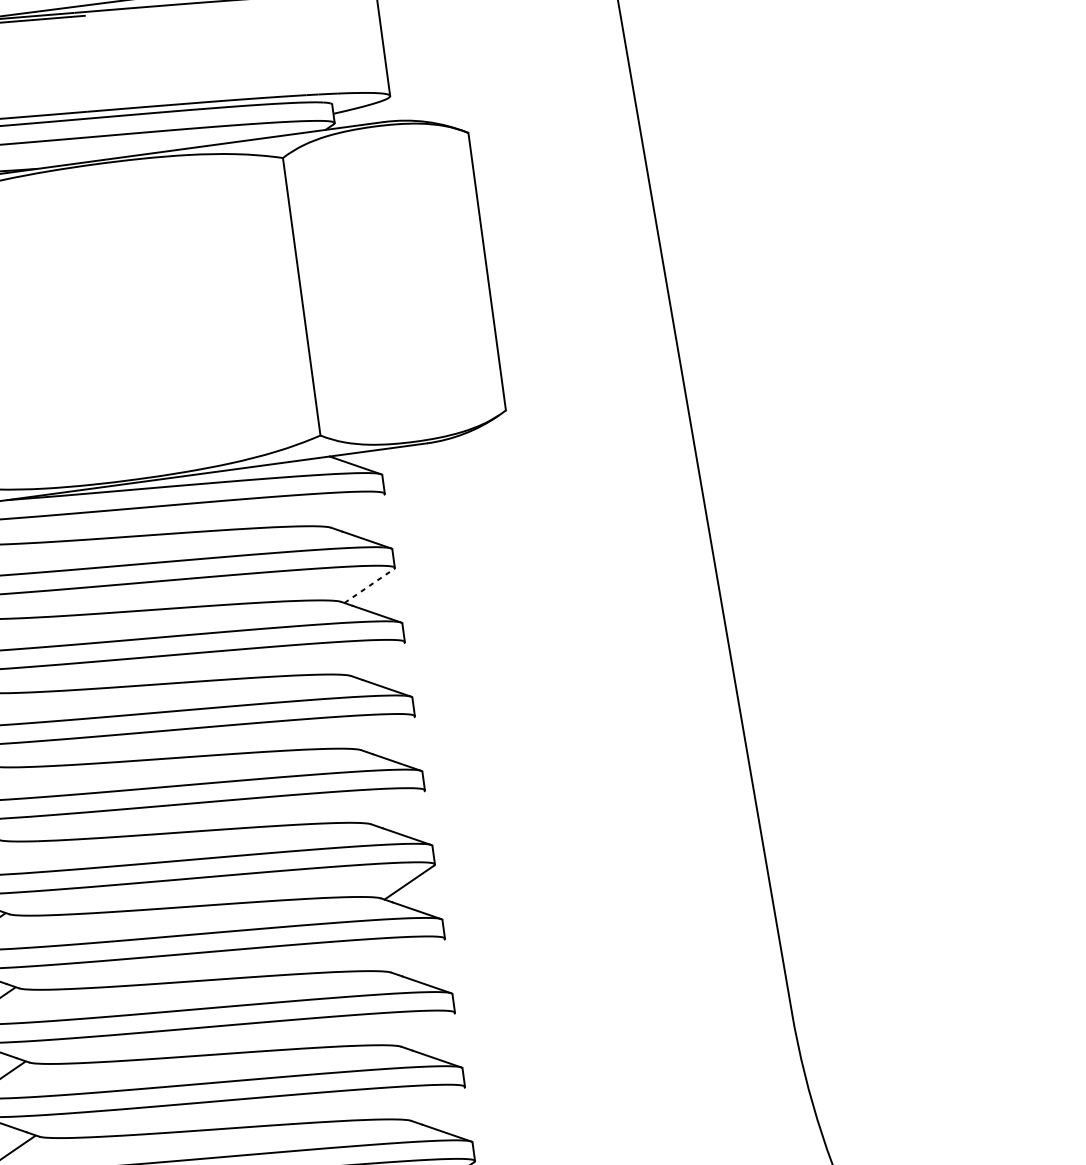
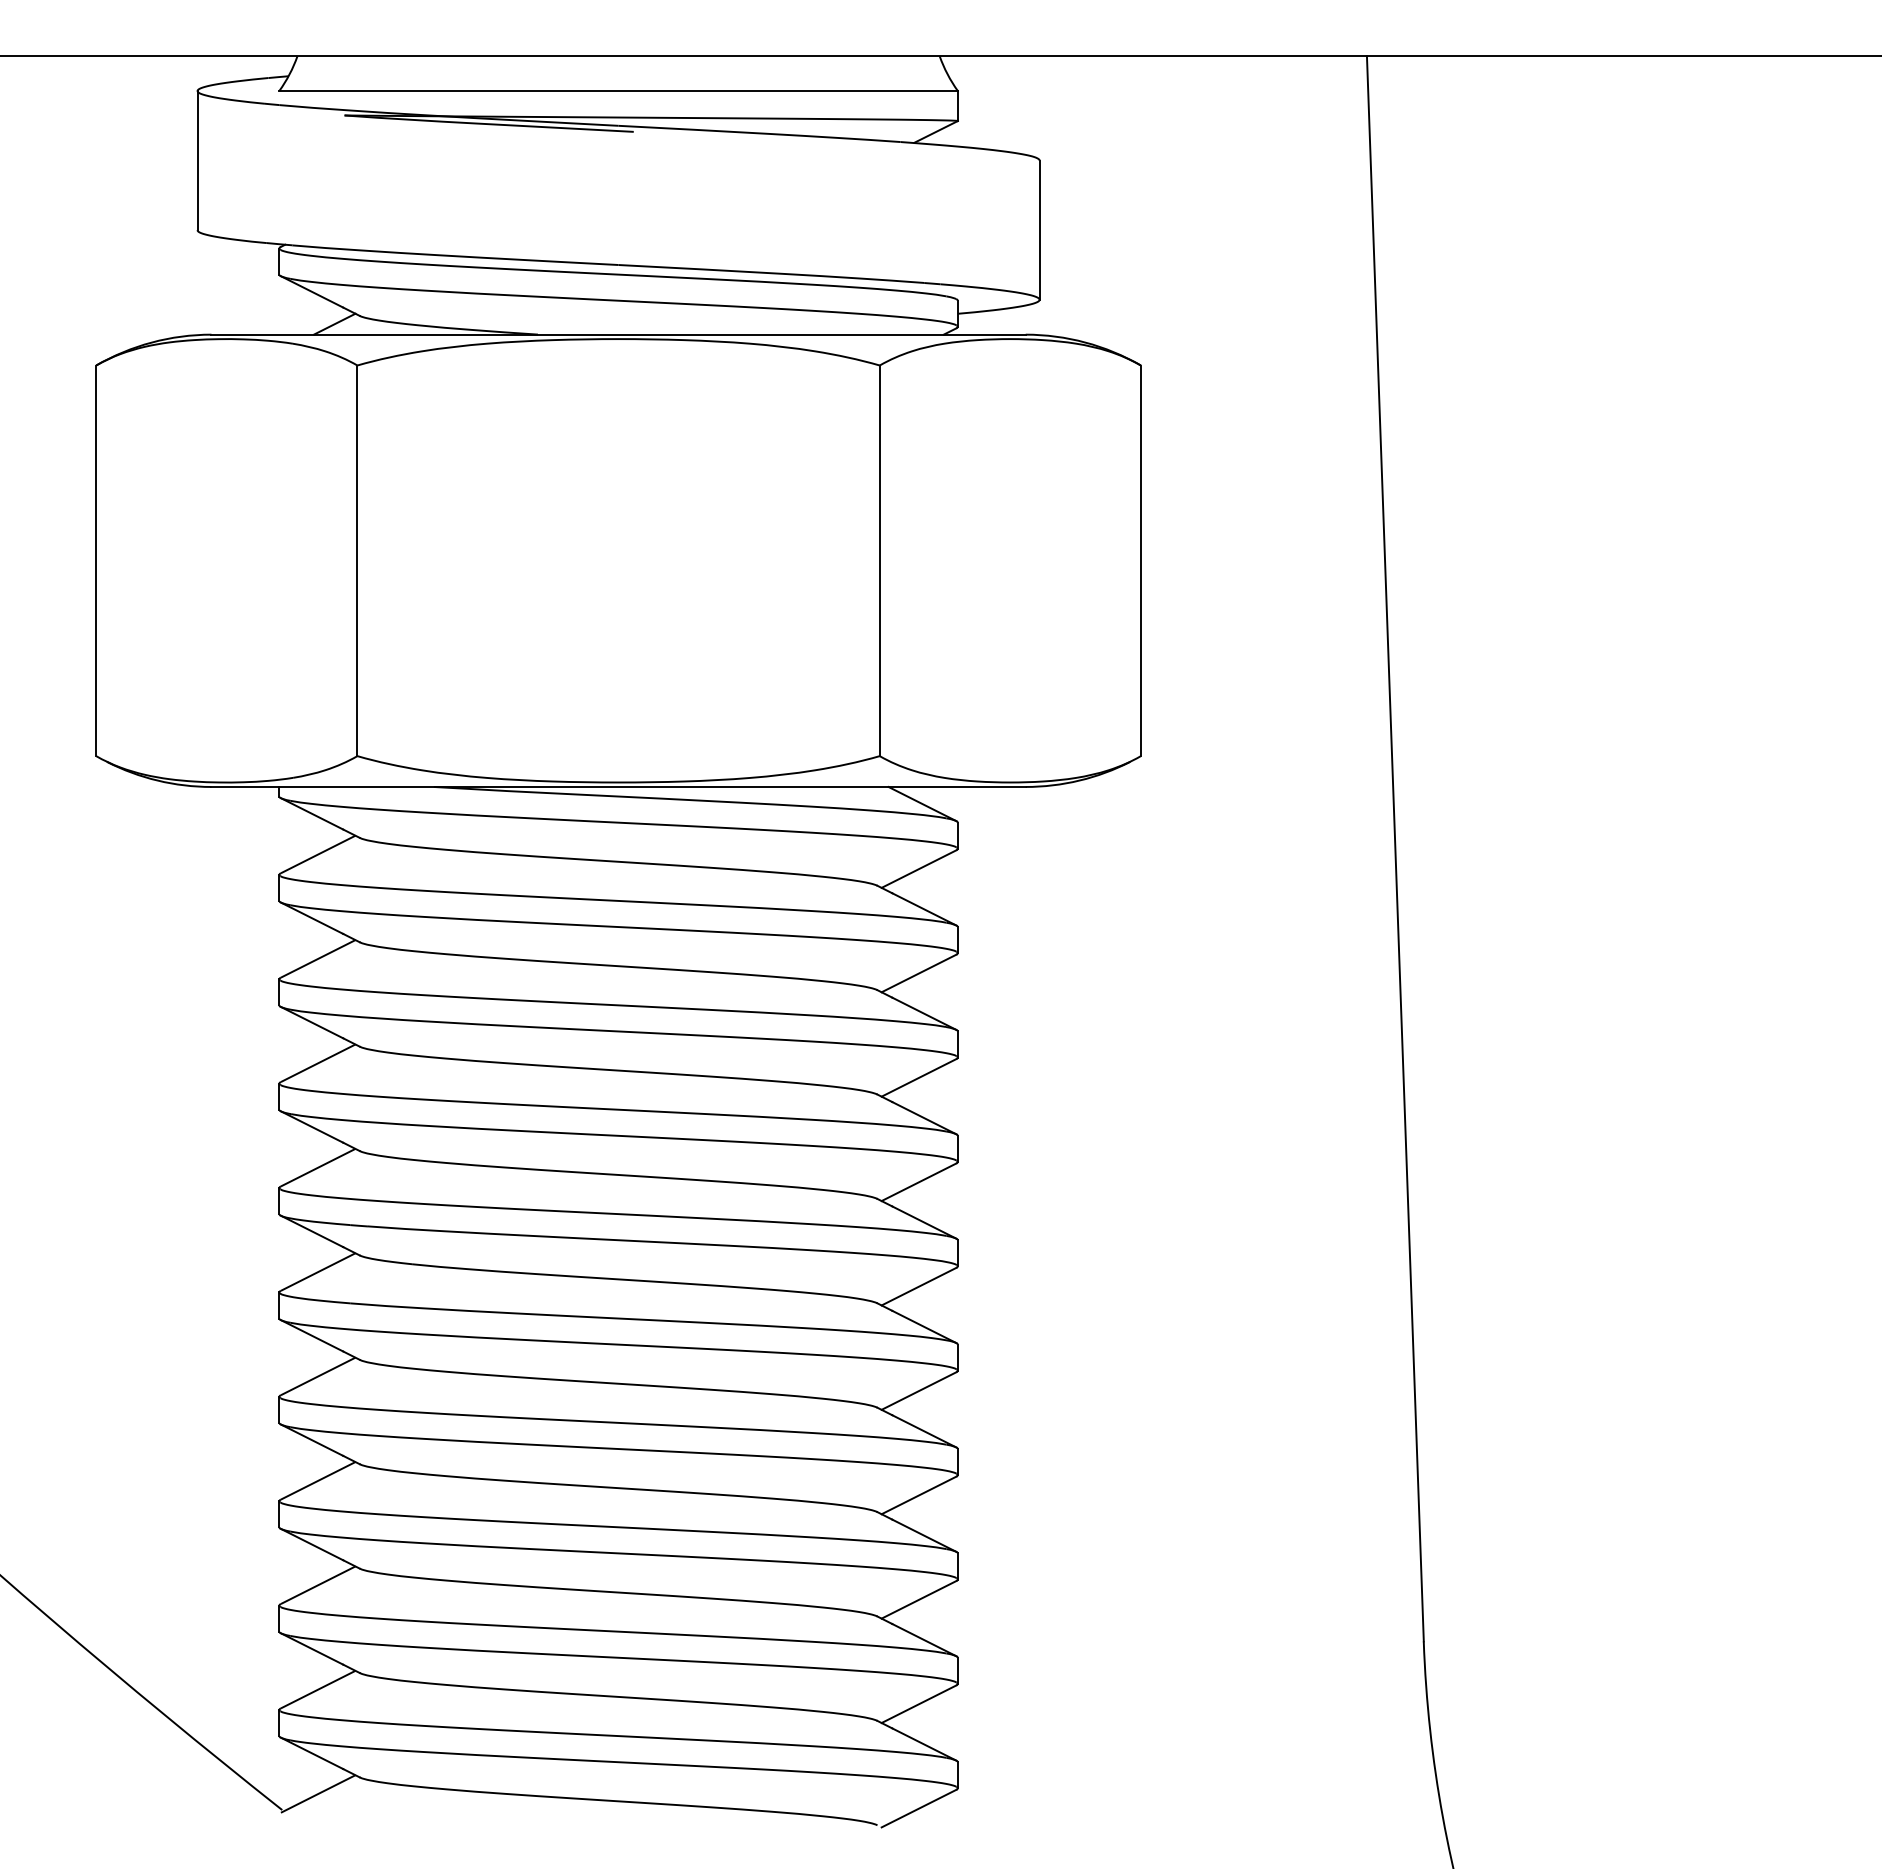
line: (358, 511) -> (918, 868), added
line: (368, 586) -> (918, 973), dashed -> solid
line: (378, 660) -> (918, 1077), added
line: (388, 734) -> (918, 1182), added
line: (398, 808) -> (918, 1286), added
line: (418, 956) -> (918, 1495), added
line: (428, 1030) -> (918, 1599), added
line: (439, 1105) -> (918, 1704), added

